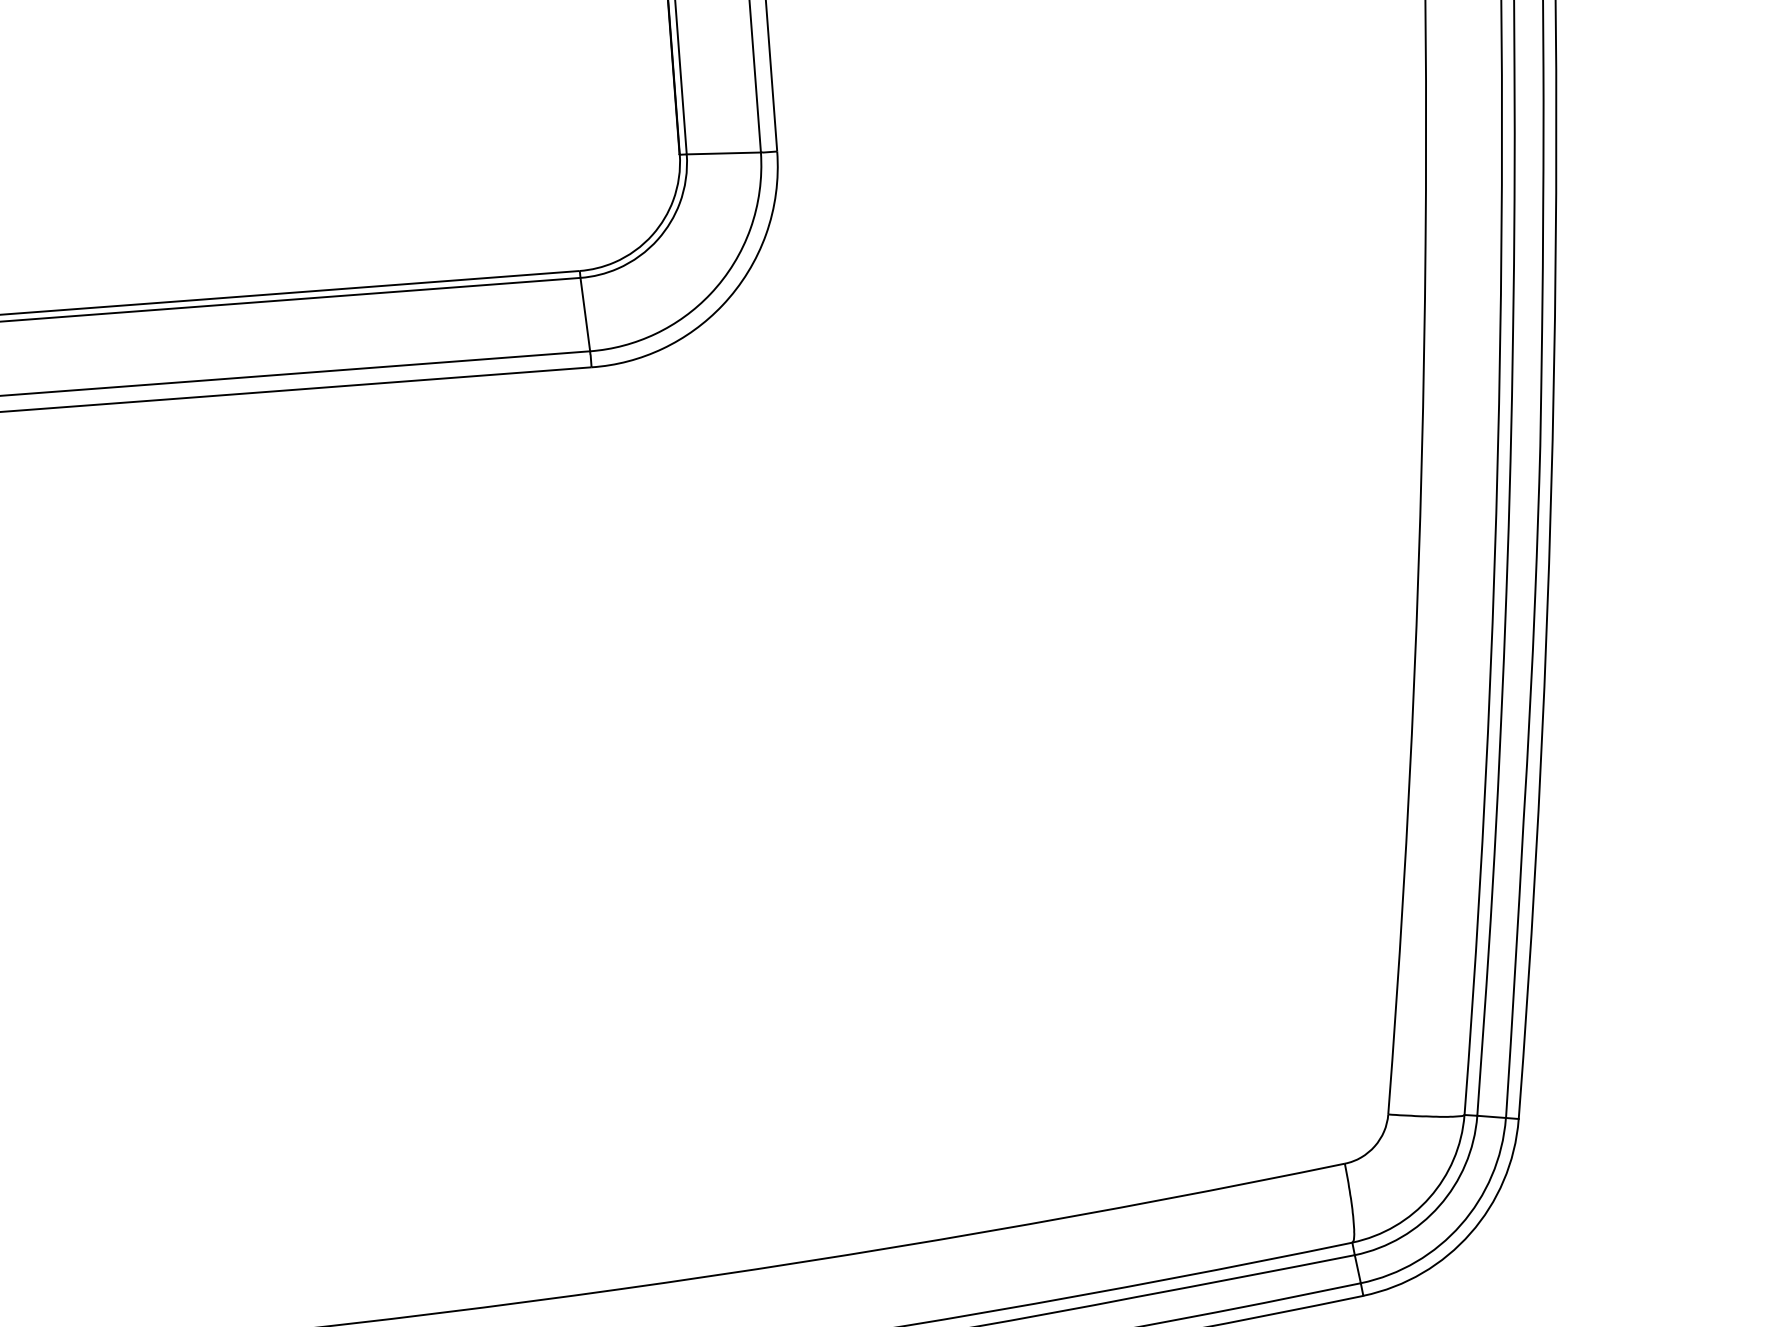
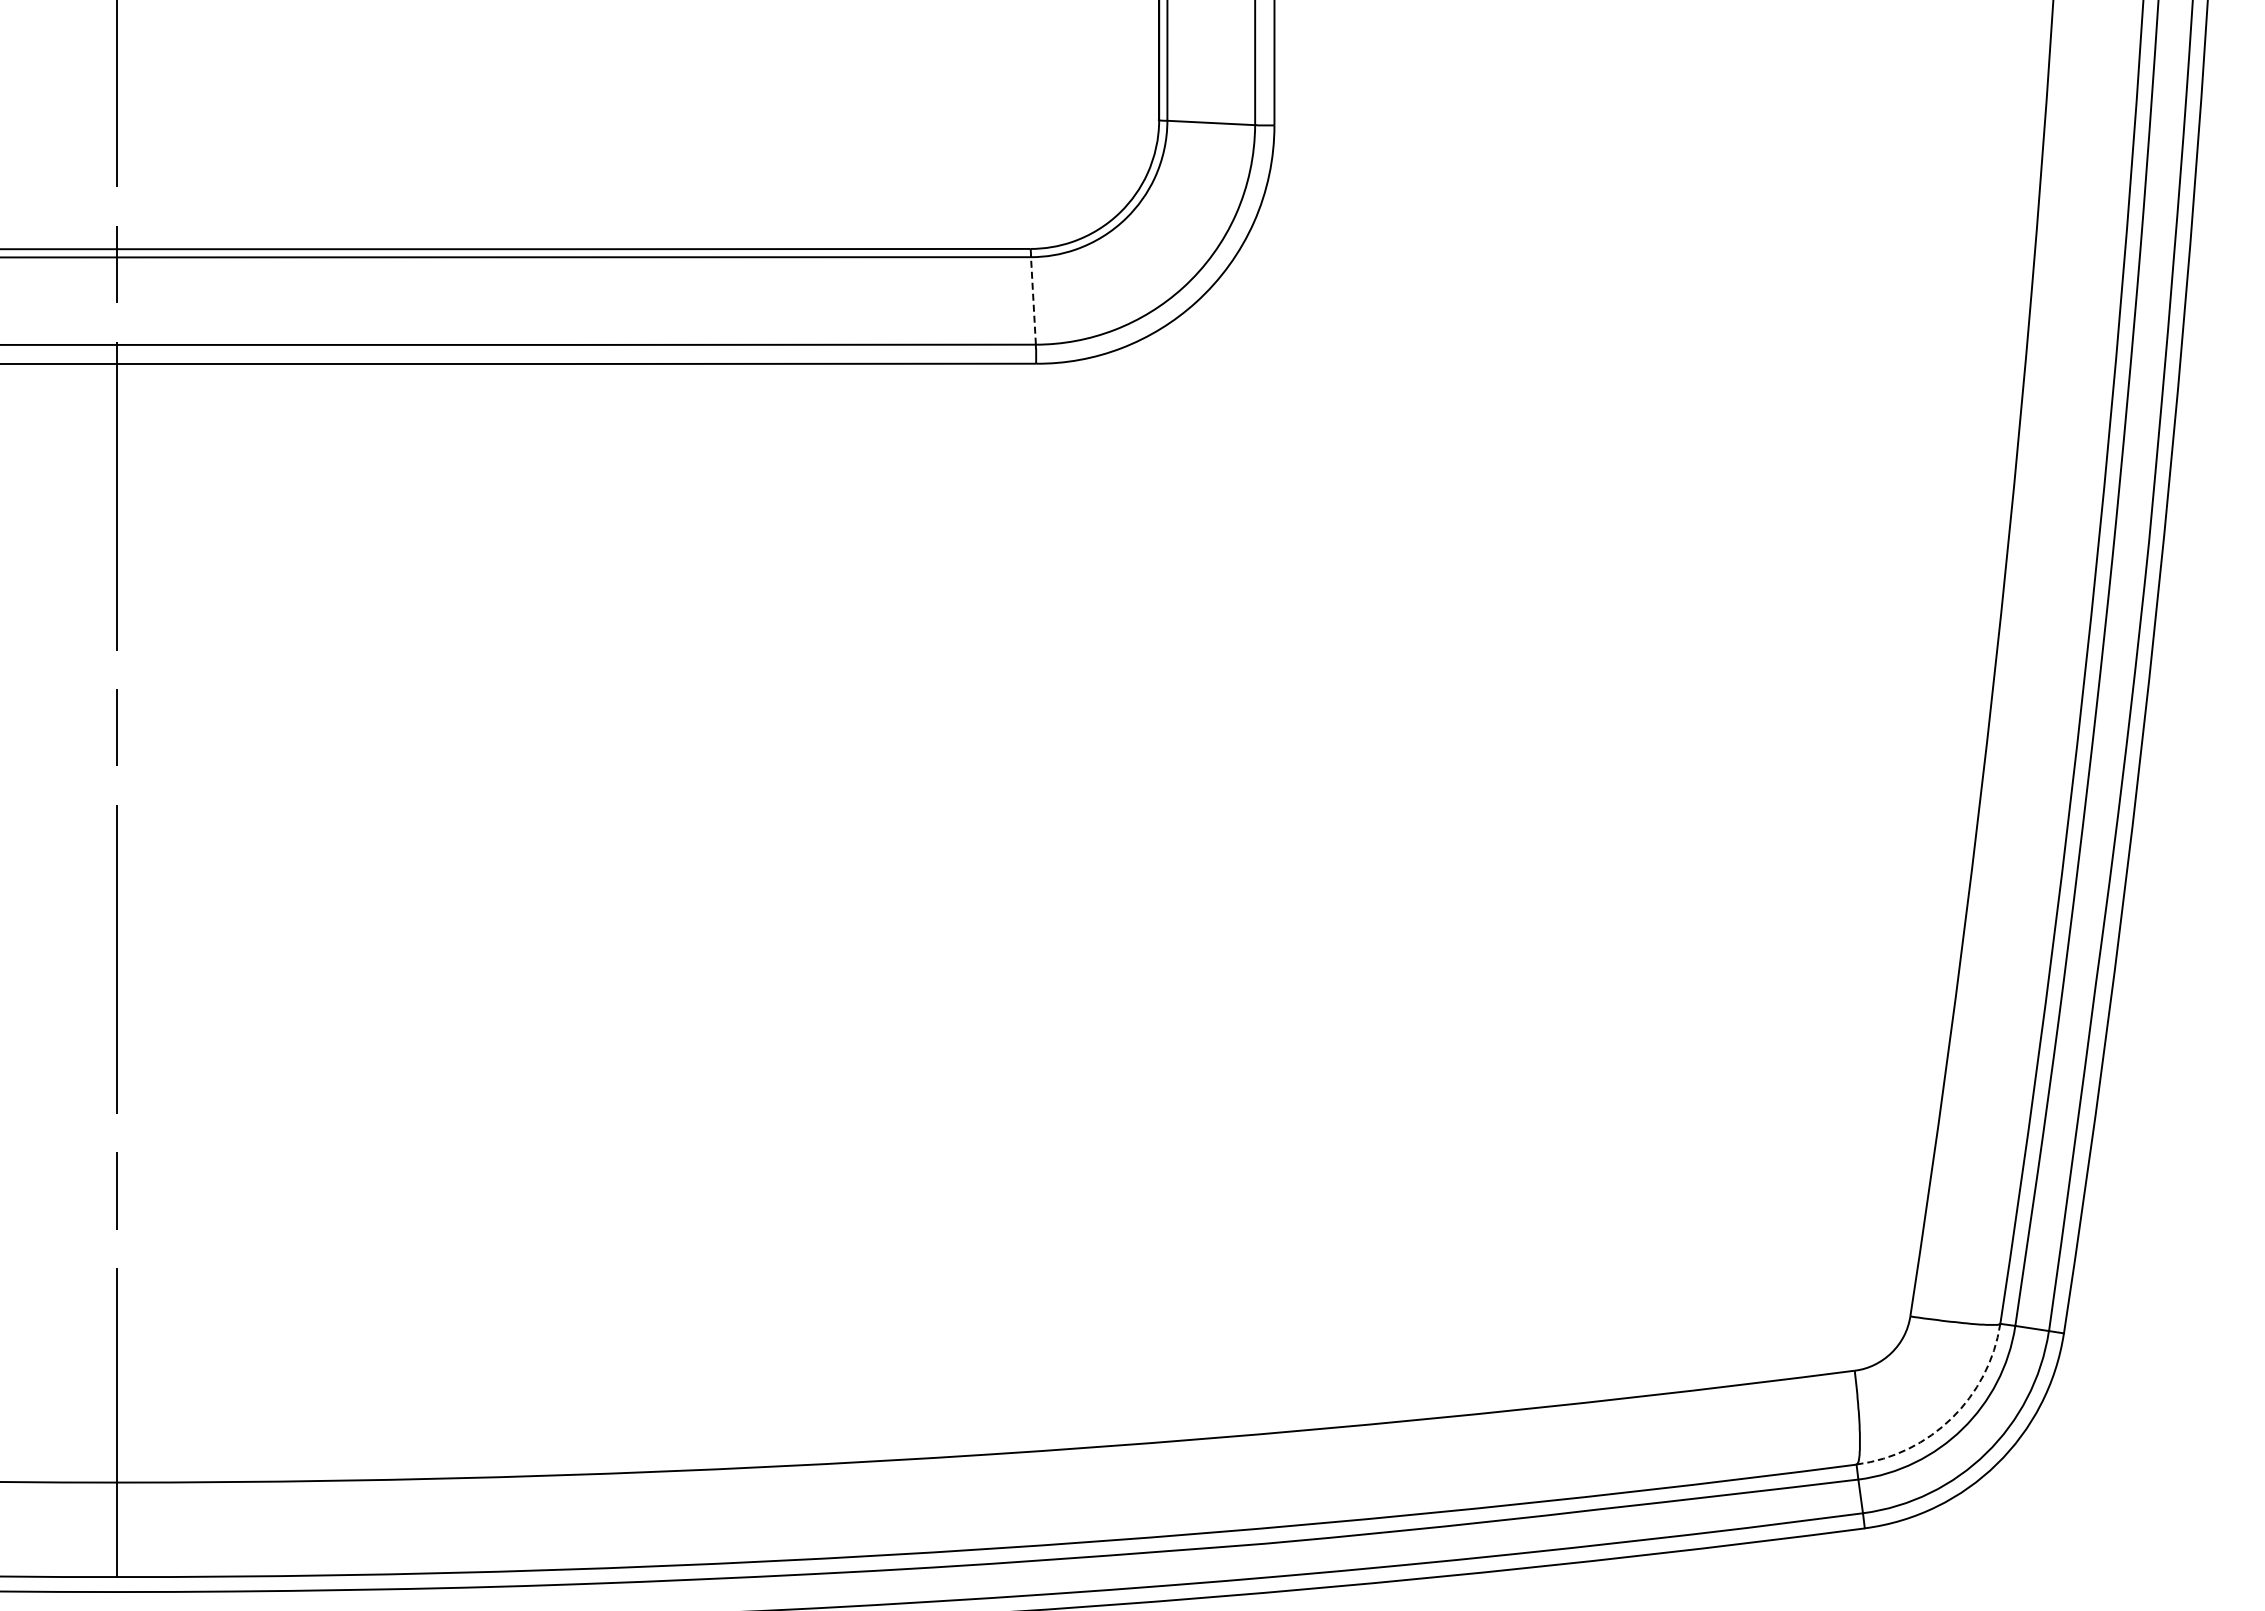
line: (585, 314) -> (1033, 300), solid -> dashed
arc: (1429, 1197) -> (1951, 1418), solid -> dashed

